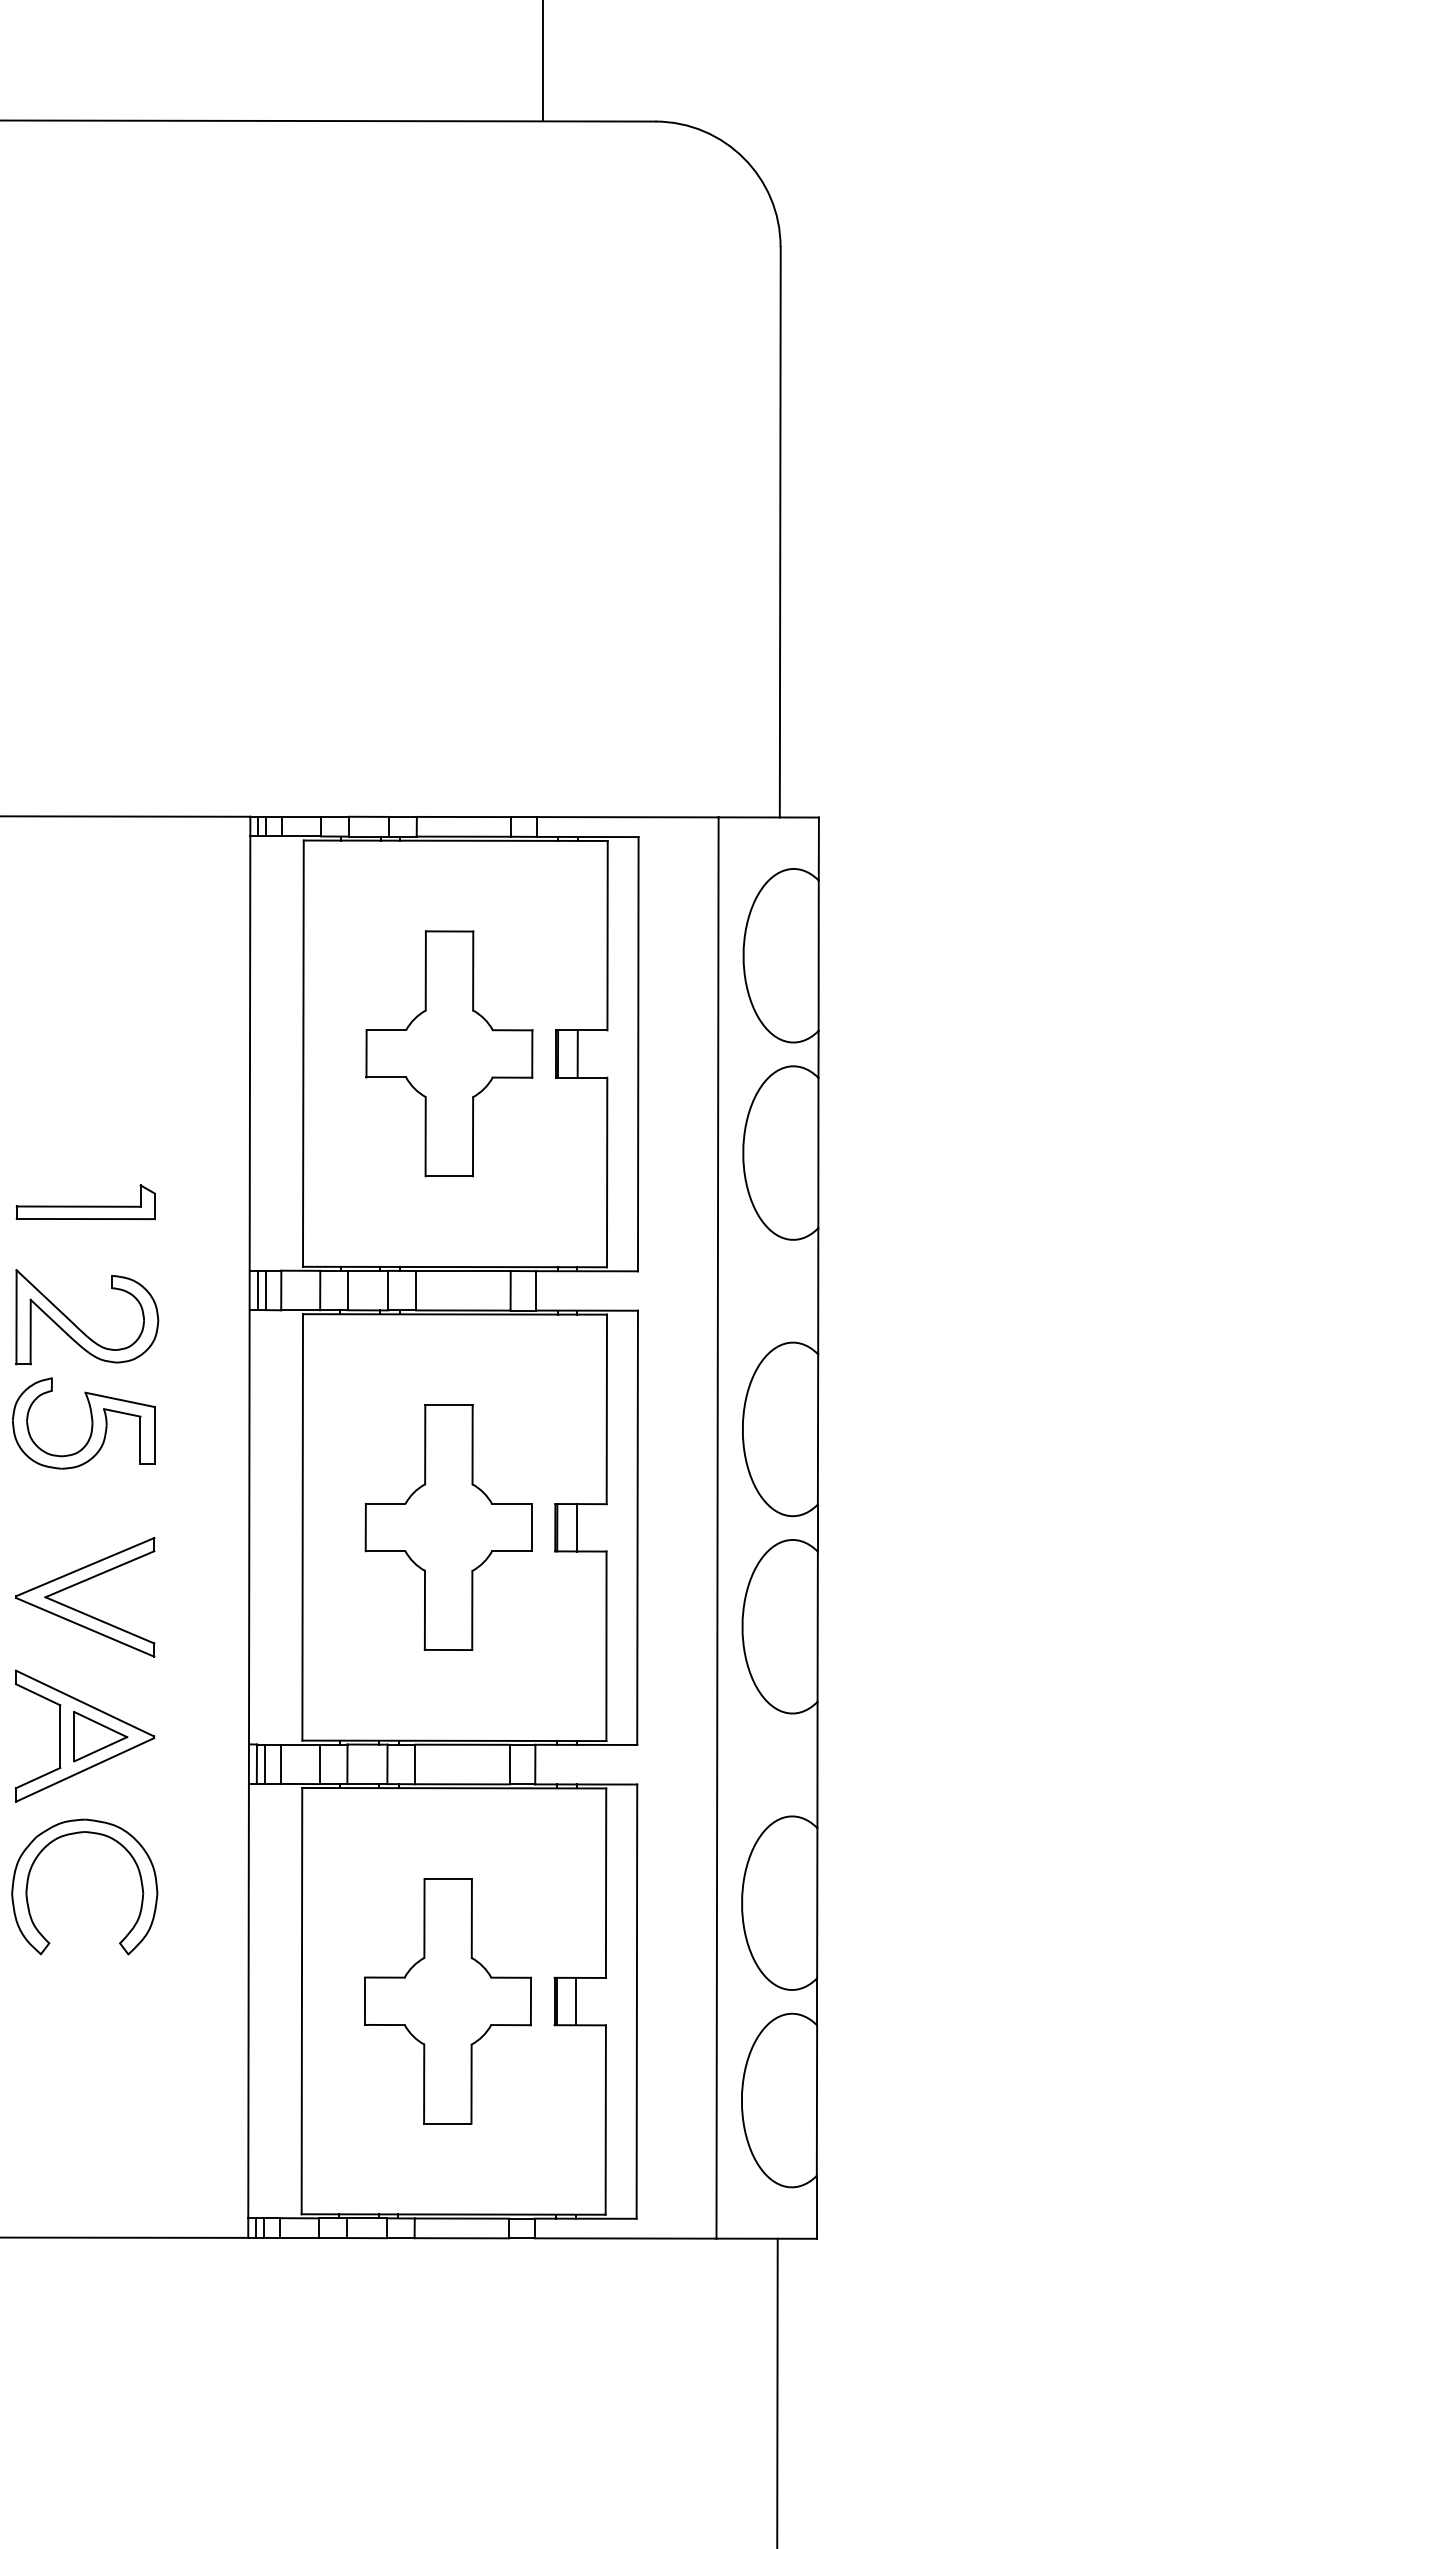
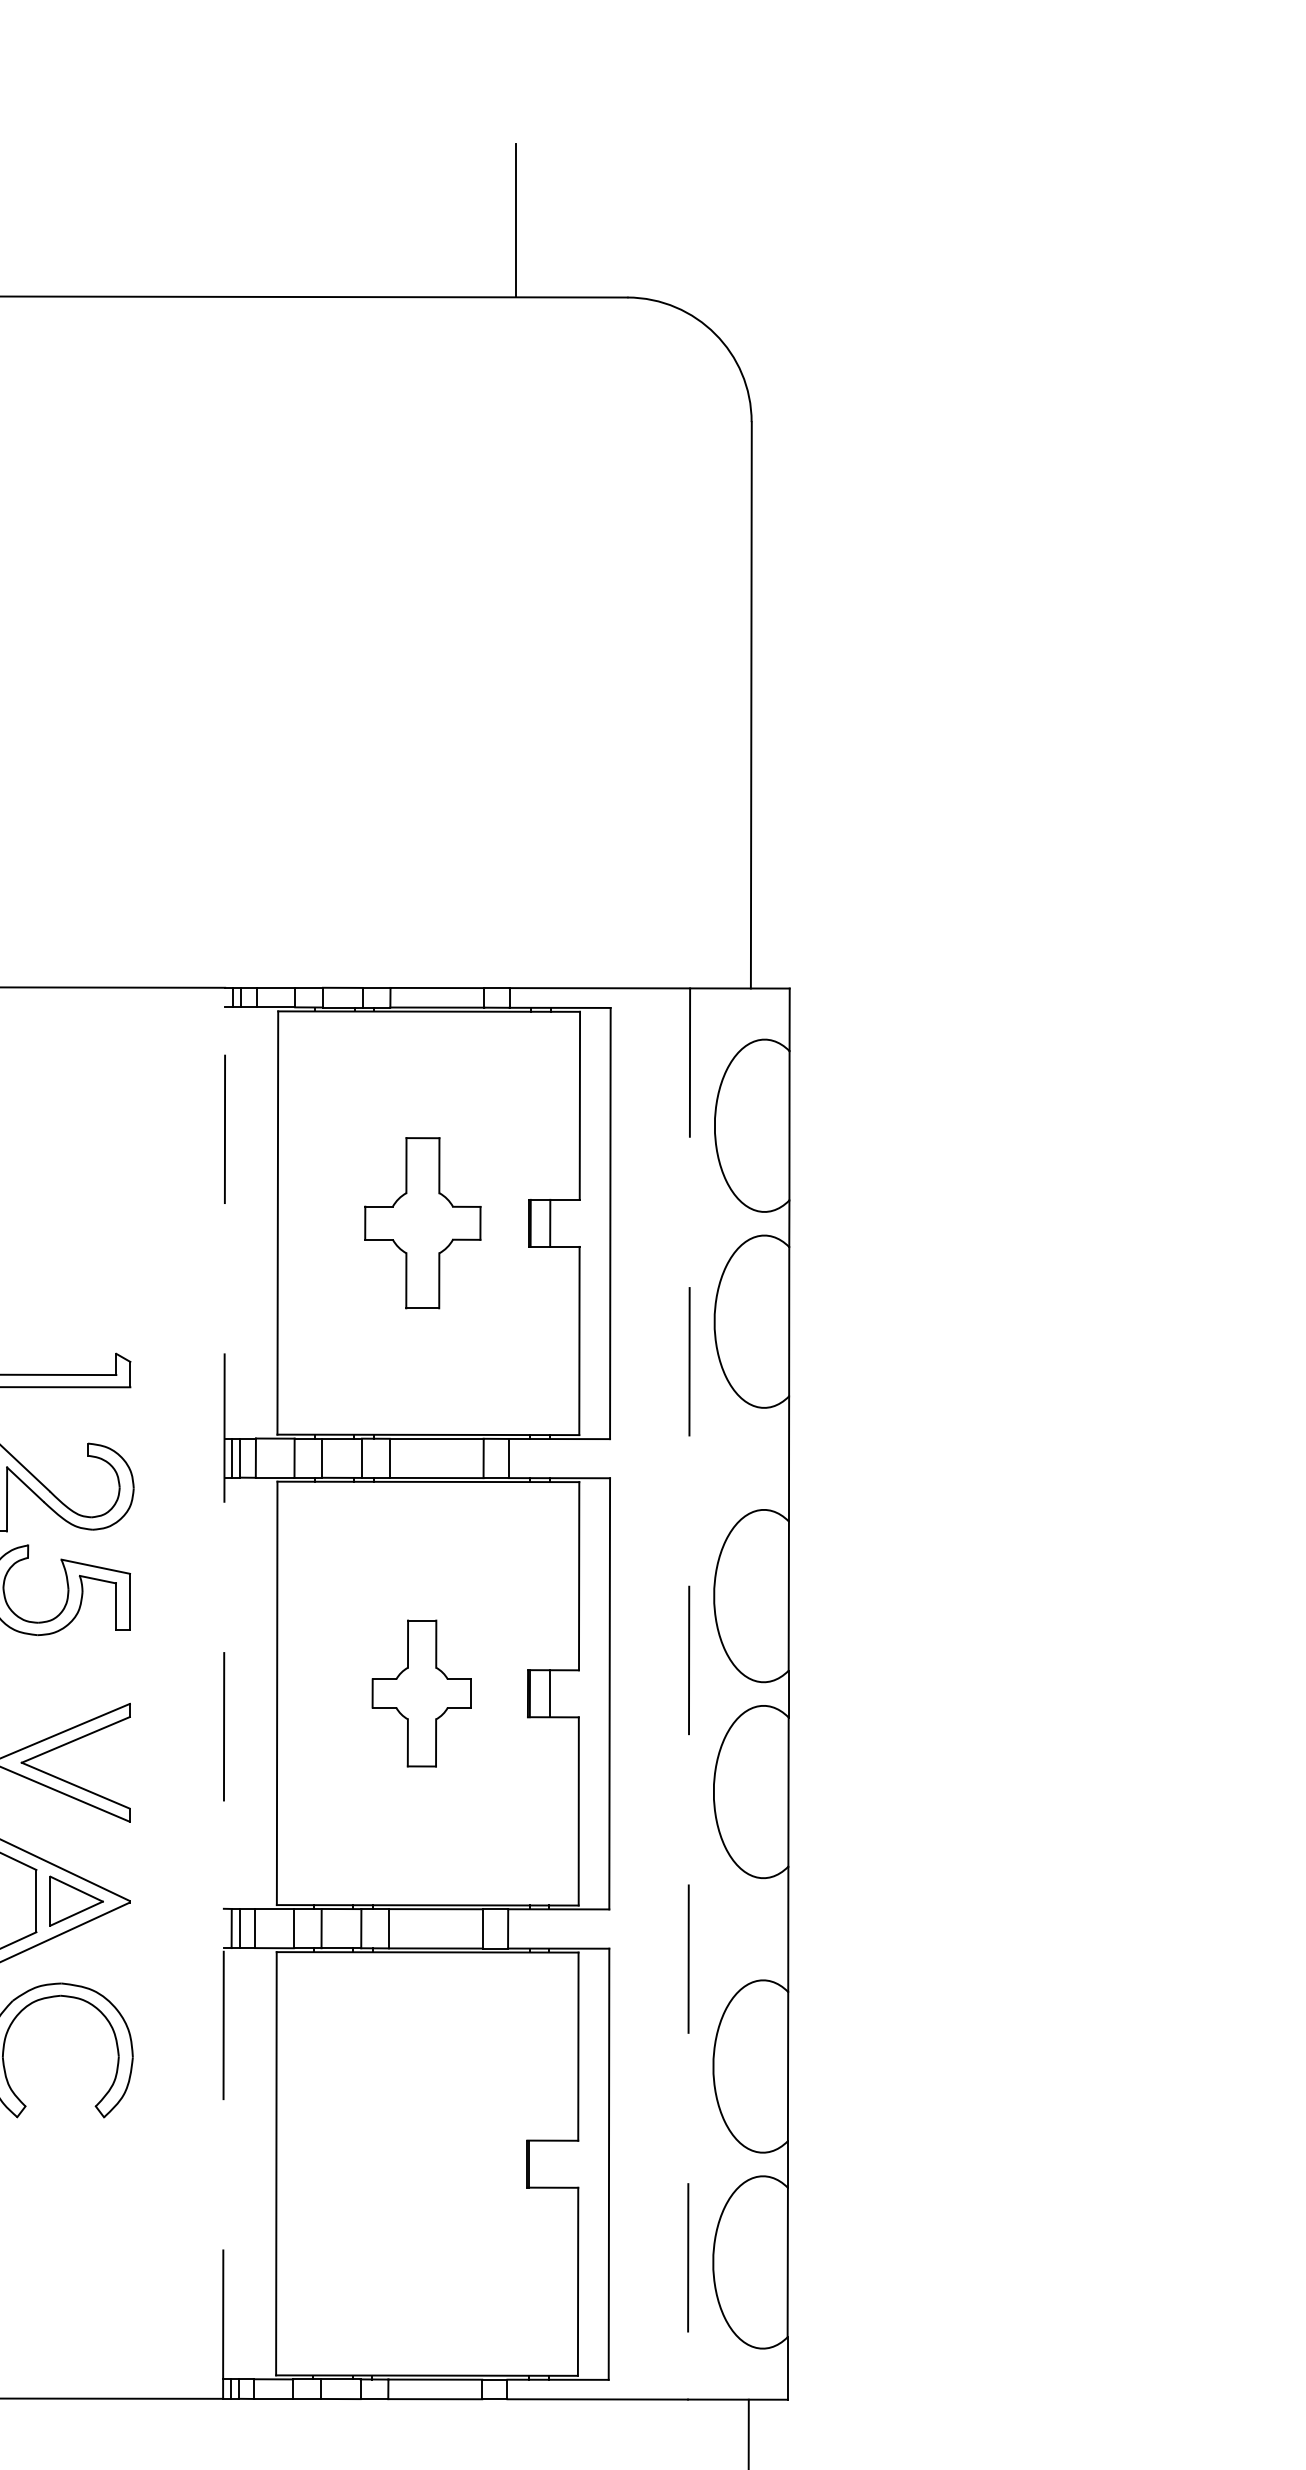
part: (449, 1053) -> (422, 1222), size x0.7
line: (249, 1527) -> (224, 1693), solid -> dashed
part: (448, 1527) -> (421, 1693), size x0.6
line: (717, 1528) -> (689, 1694), solid -> dashed
part: (447, 2001) -> (420, 2164), removed
line: (576, 2001) -> (549, 2164), removed

